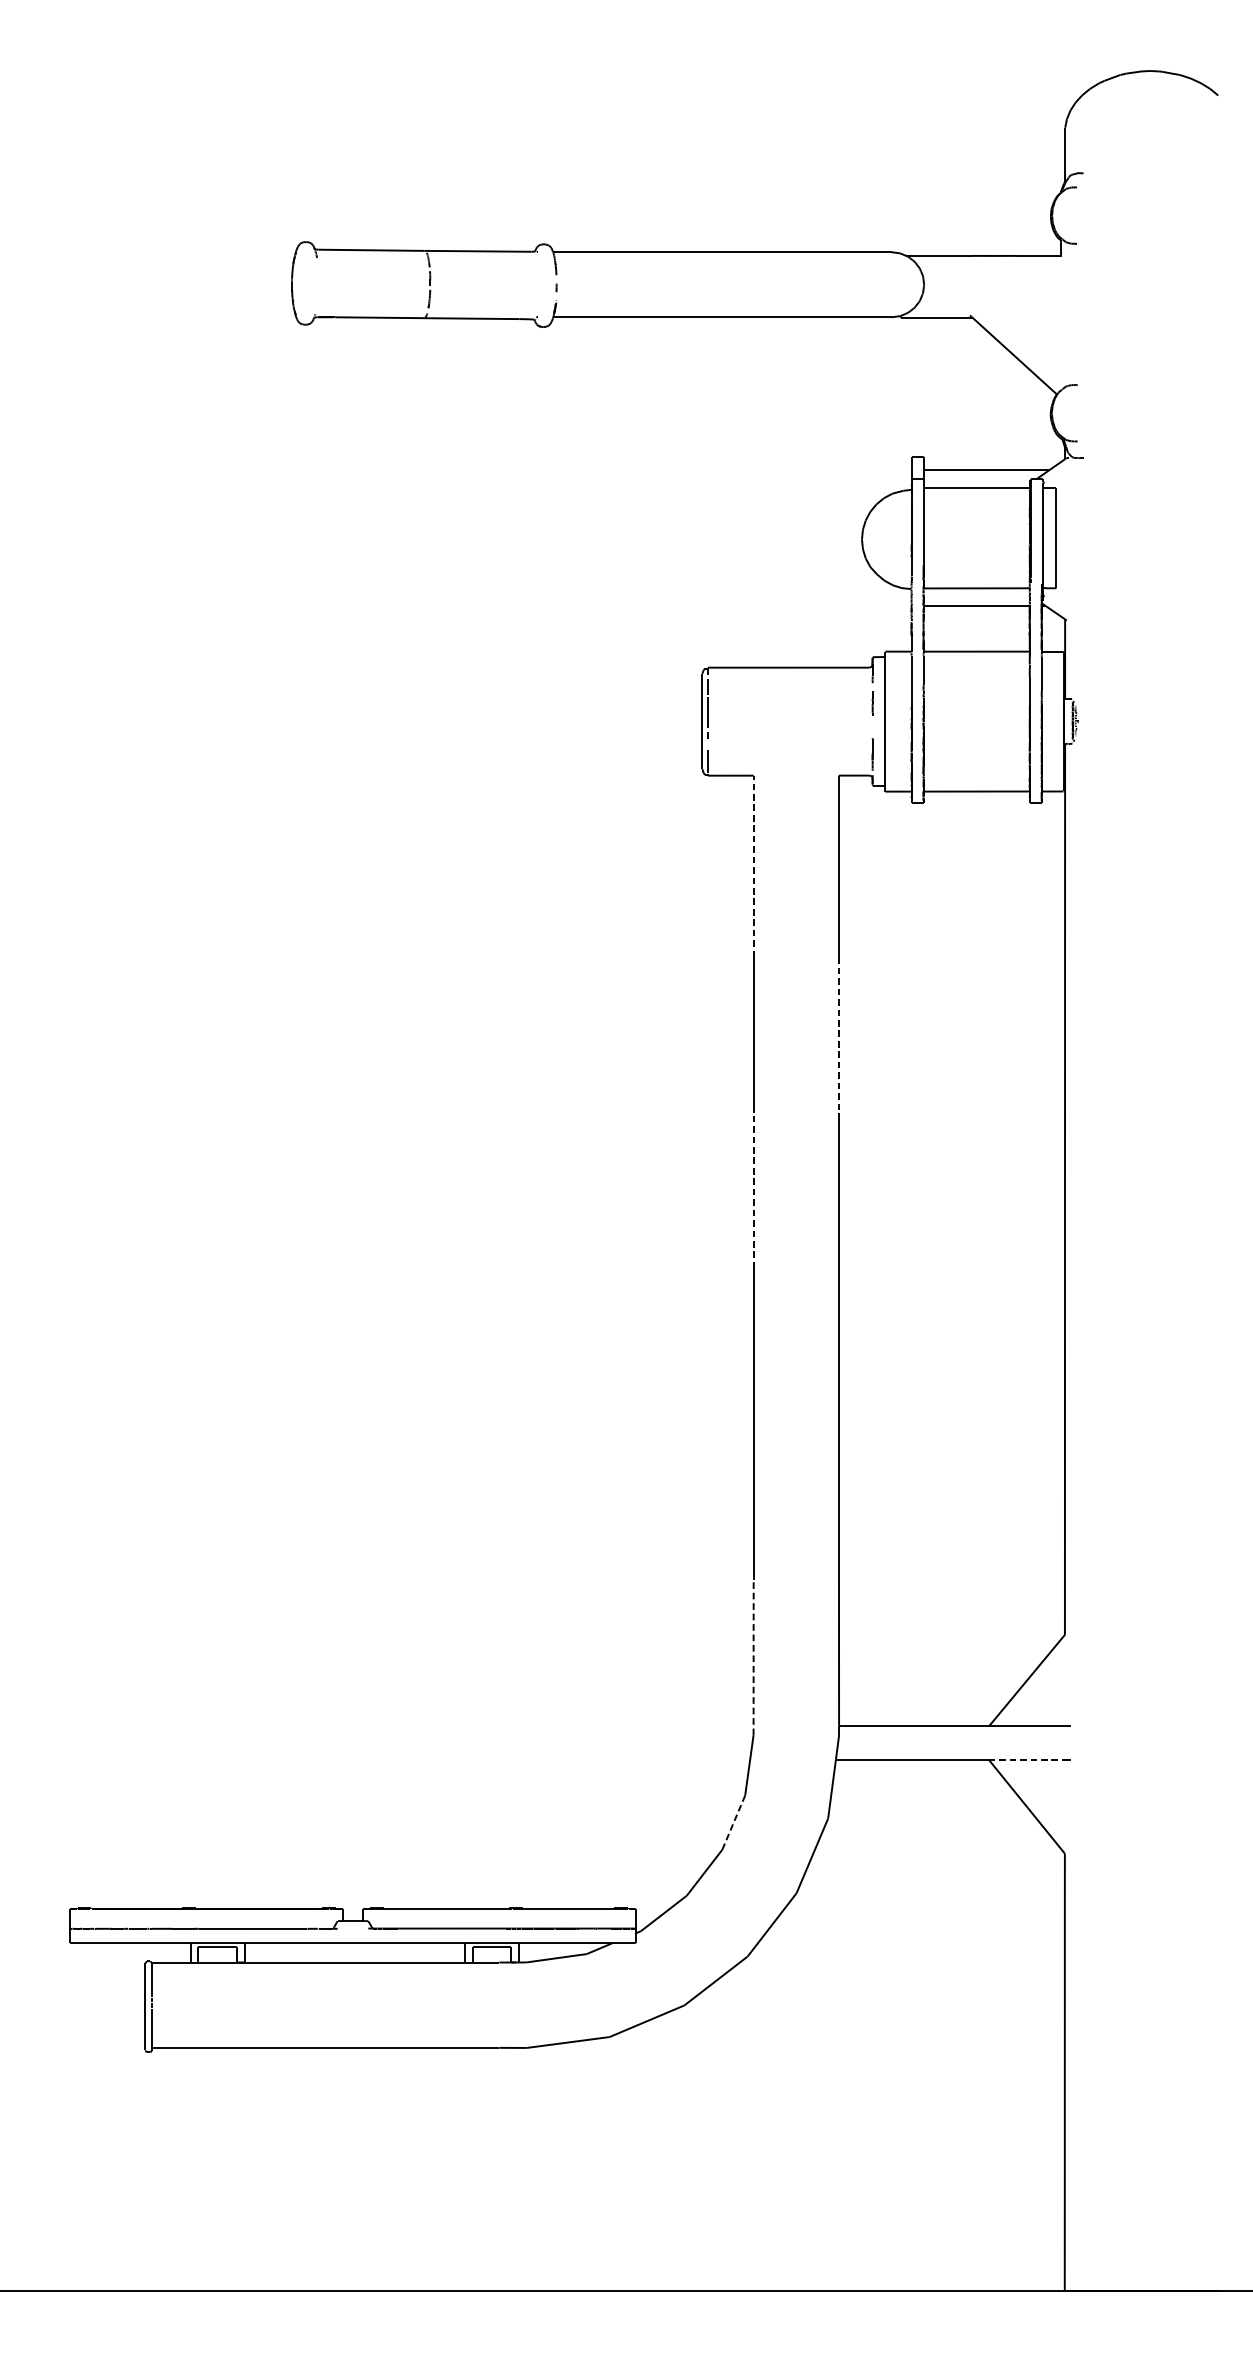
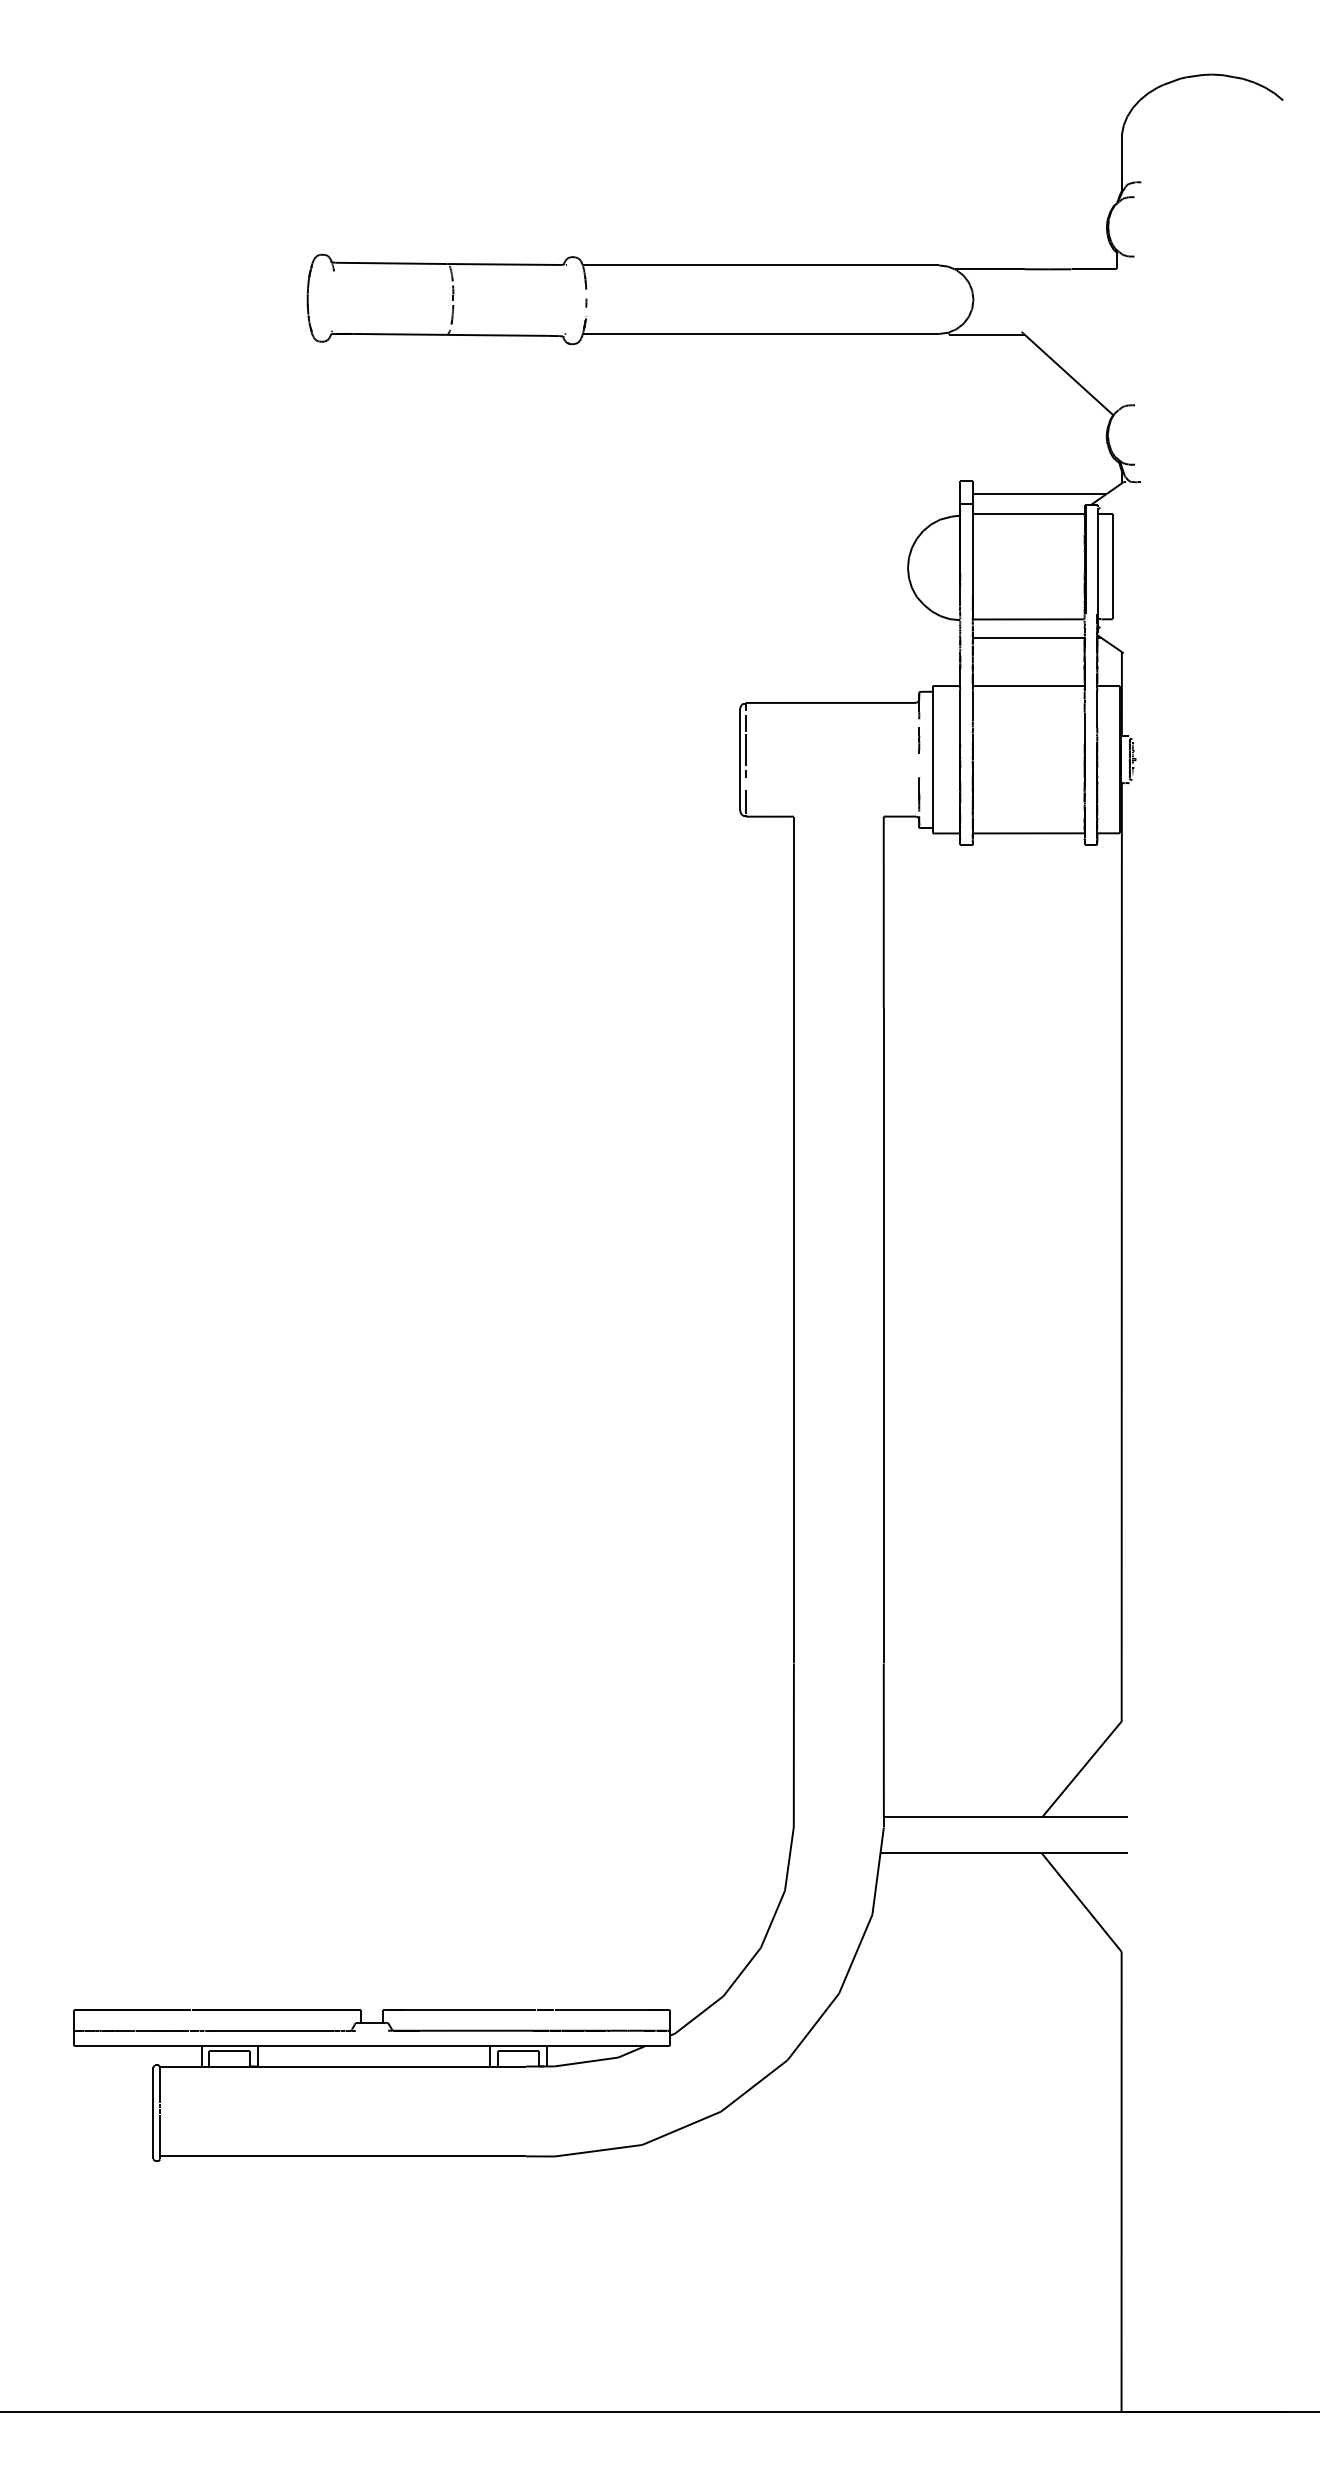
line: (753, 866) -> (793, 912), dashed -> solid
line: (838, 1034) -> (883, 1089), dashed -> solid
line: (753, 1190) -> (793, 1253), dashed -> solid
line: (753, 1657) -> (793, 1745), dashed -> solid
line: (1027, 1759) -> (1082, 1852), dashed -> solid
line: (733, 1822) -> (772, 1919), dashed -> solid

